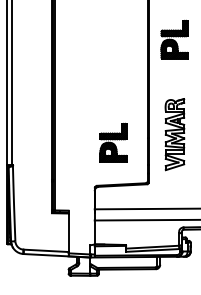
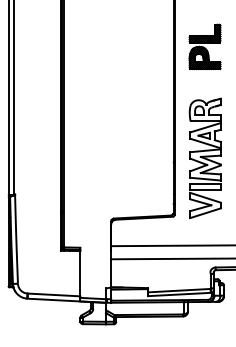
part: (174, 134) -> (204, 158), size x1.43
part: (113, 142) -> (133, 167), removed

